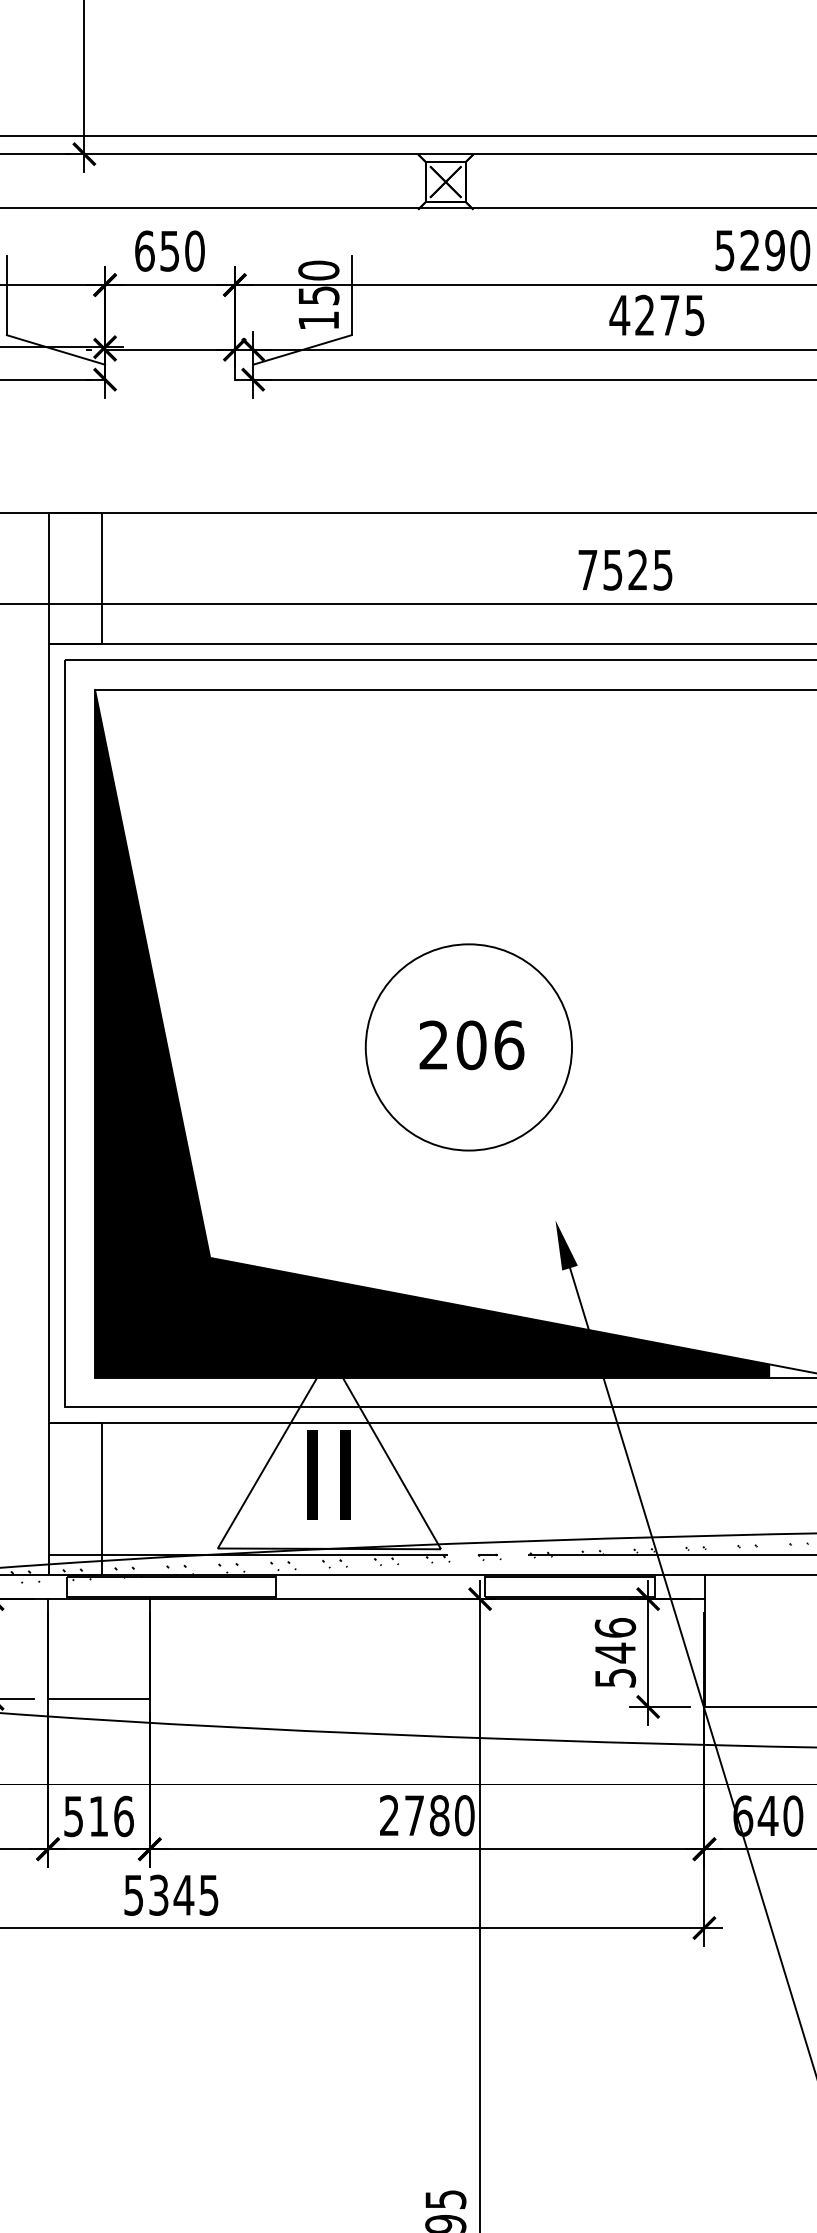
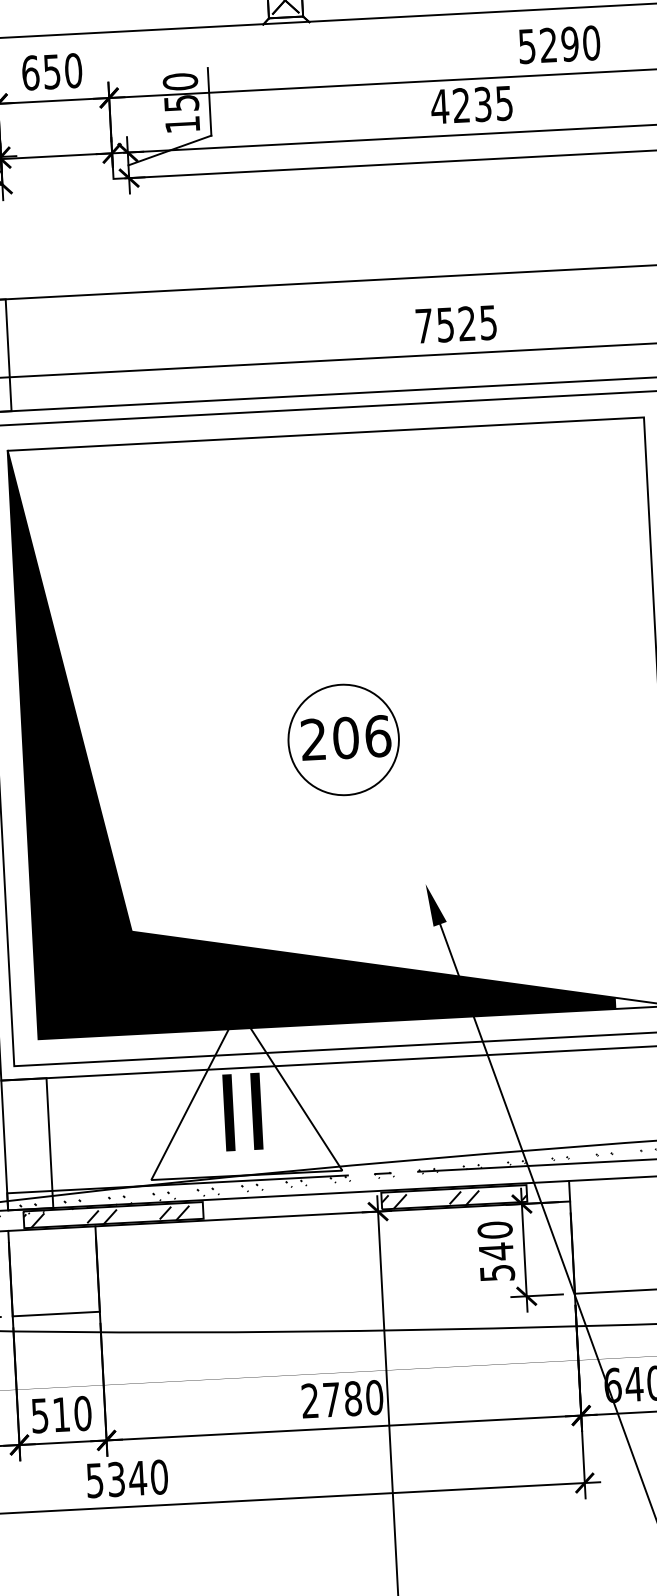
text: (669, 315) -> (482, 104), 4275 -> 4235
circle: (468, 1047) -> (343, 740), size x0.62
hatch: (163, 1588) -> (106, 1216), added
hatch: (569, 1588) -> (454, 1198), added
text: (614, 1627) -> (494, 1229), 546 -> 540
text: (123, 1815) -> (82, 1412), 516 -> 510
text: (208, 1894) -> (158, 1476), 5345 -> 5340

